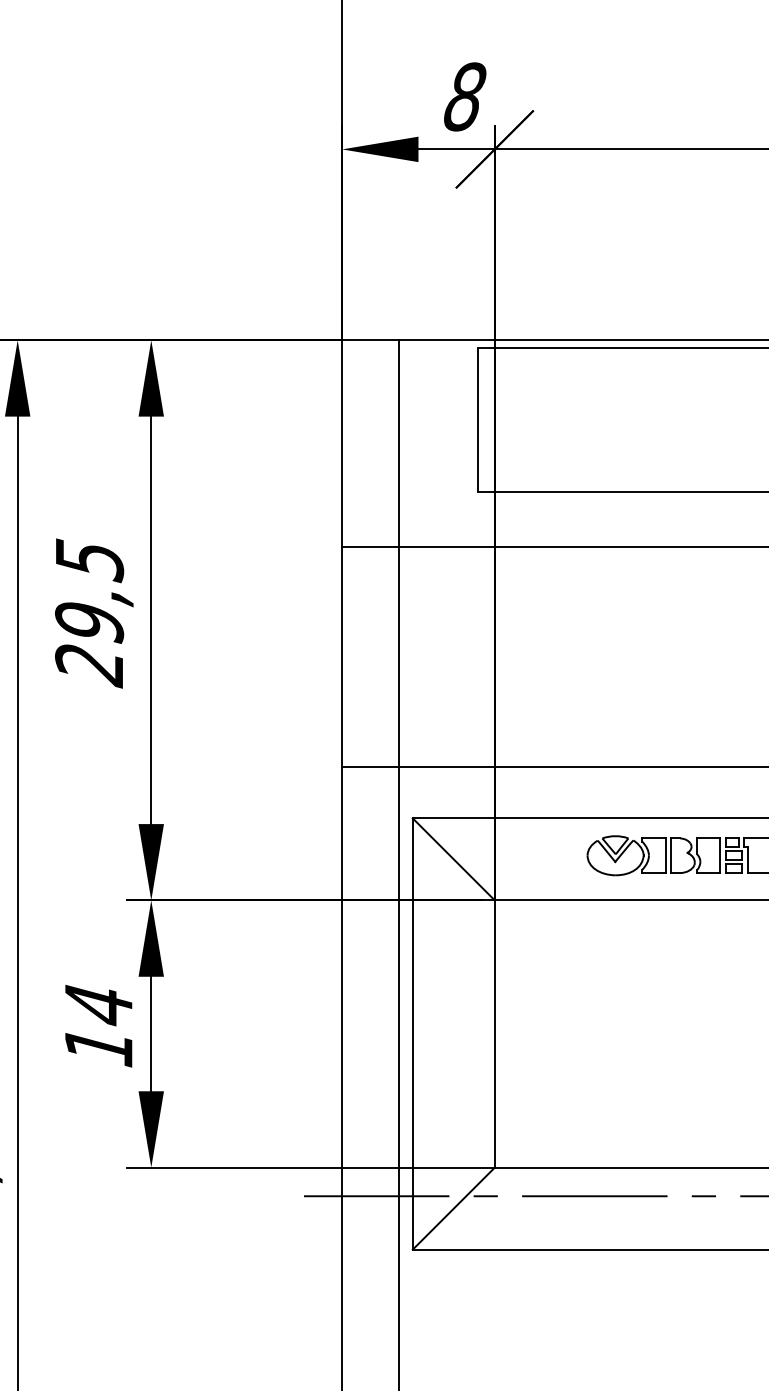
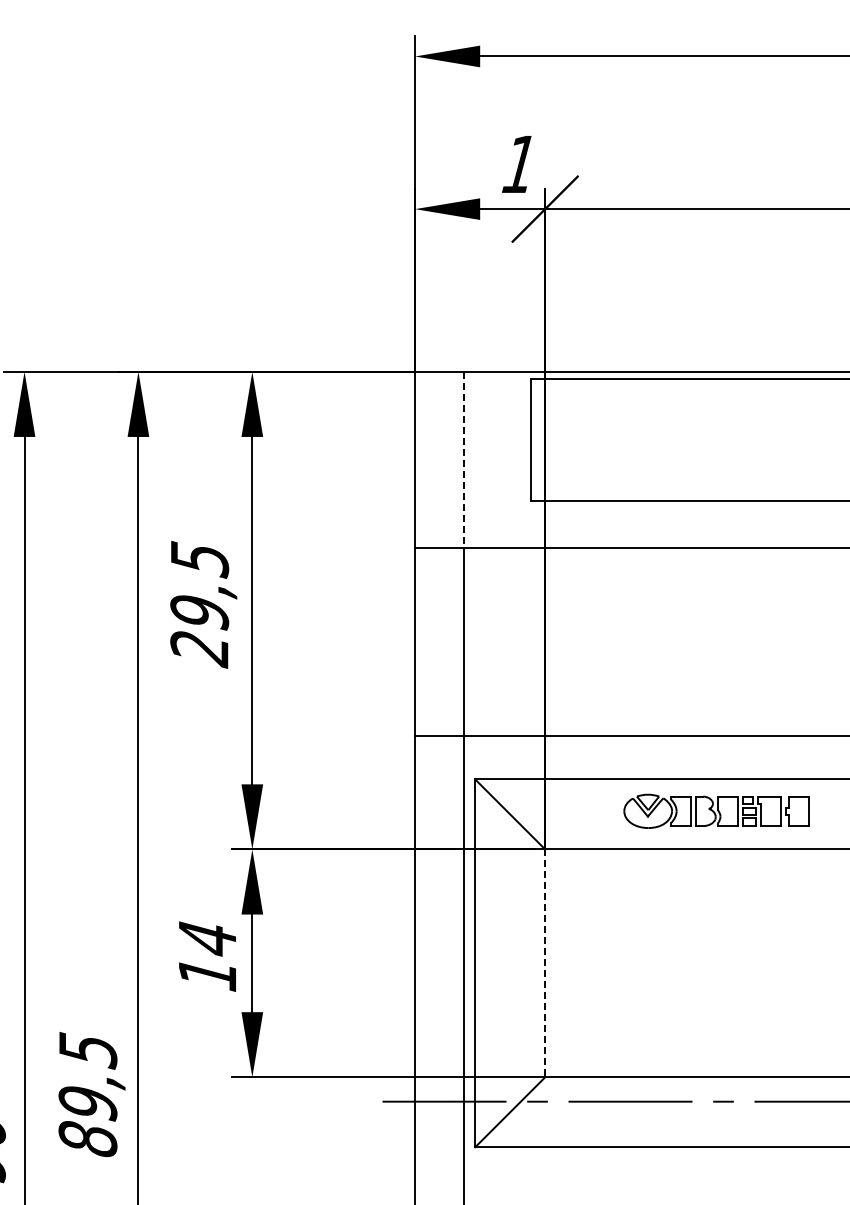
text: (464, 97) -> (519, 164), 8 -> 1
line: (398, 444) -> (463, 460), solid -> dashed
line: (495, 1034) -> (545, 963), solid -> dashed

